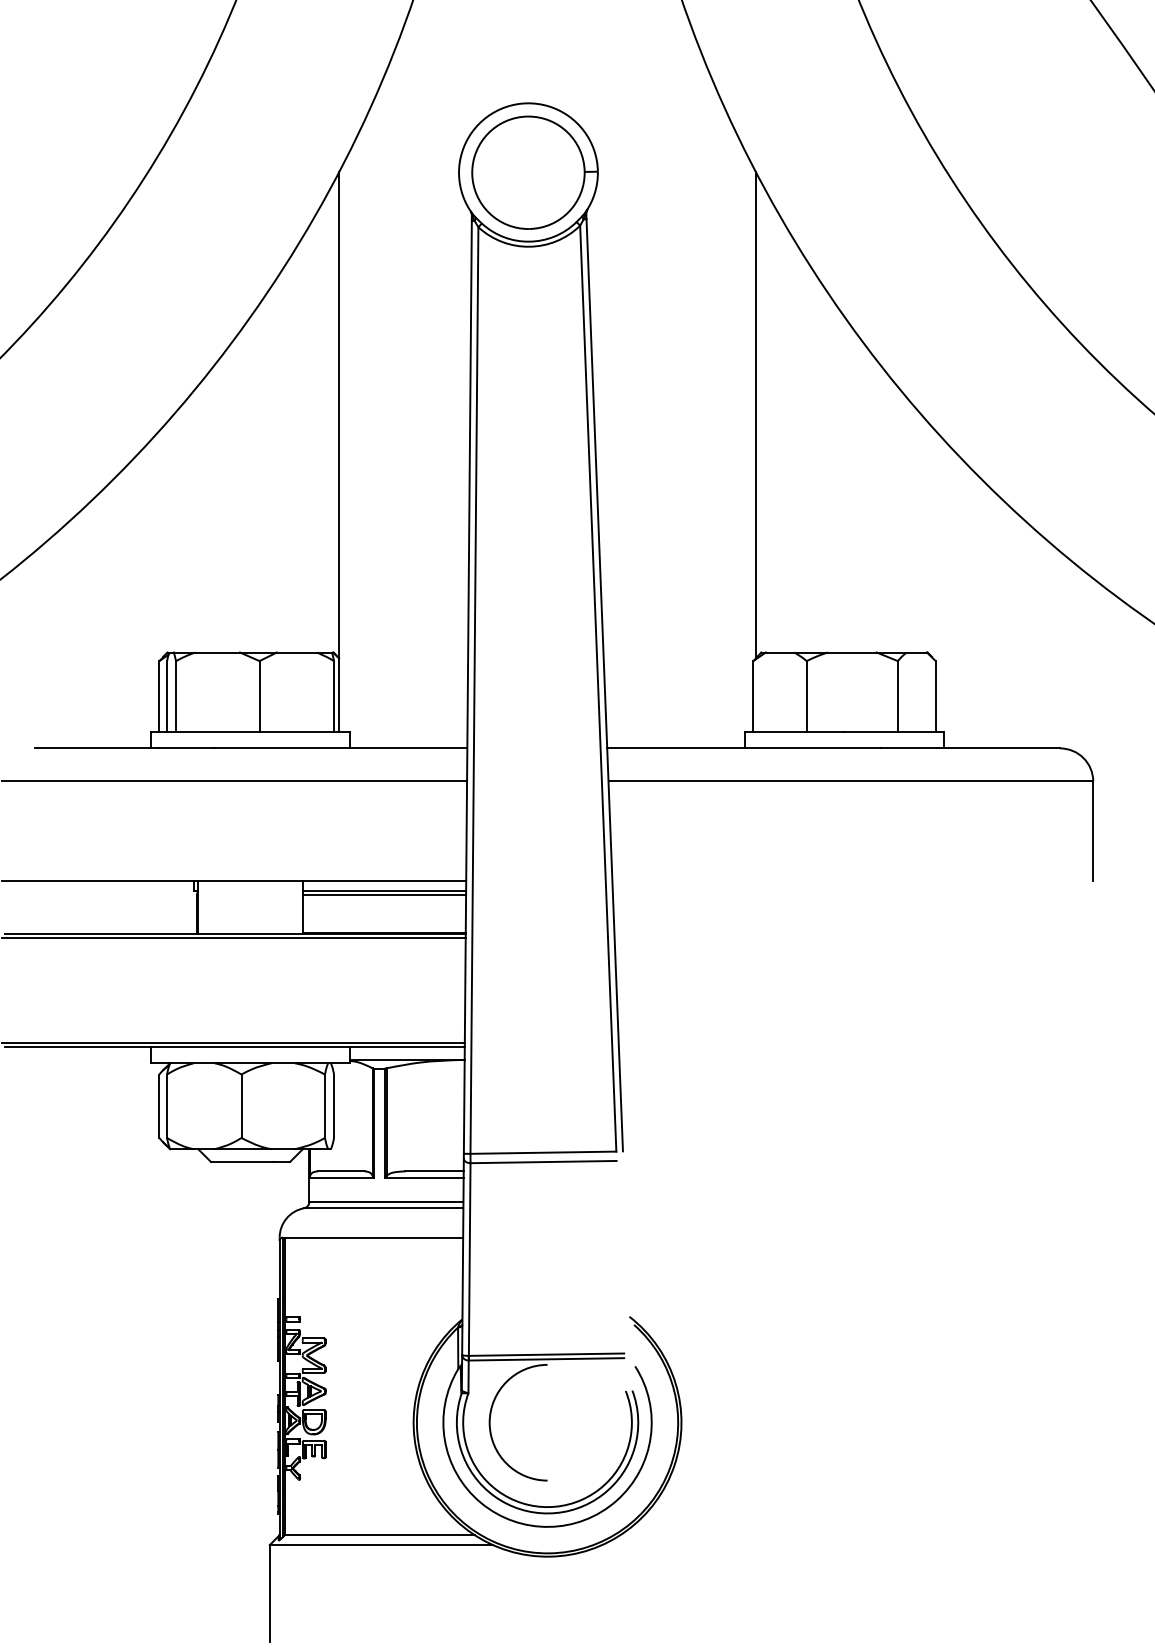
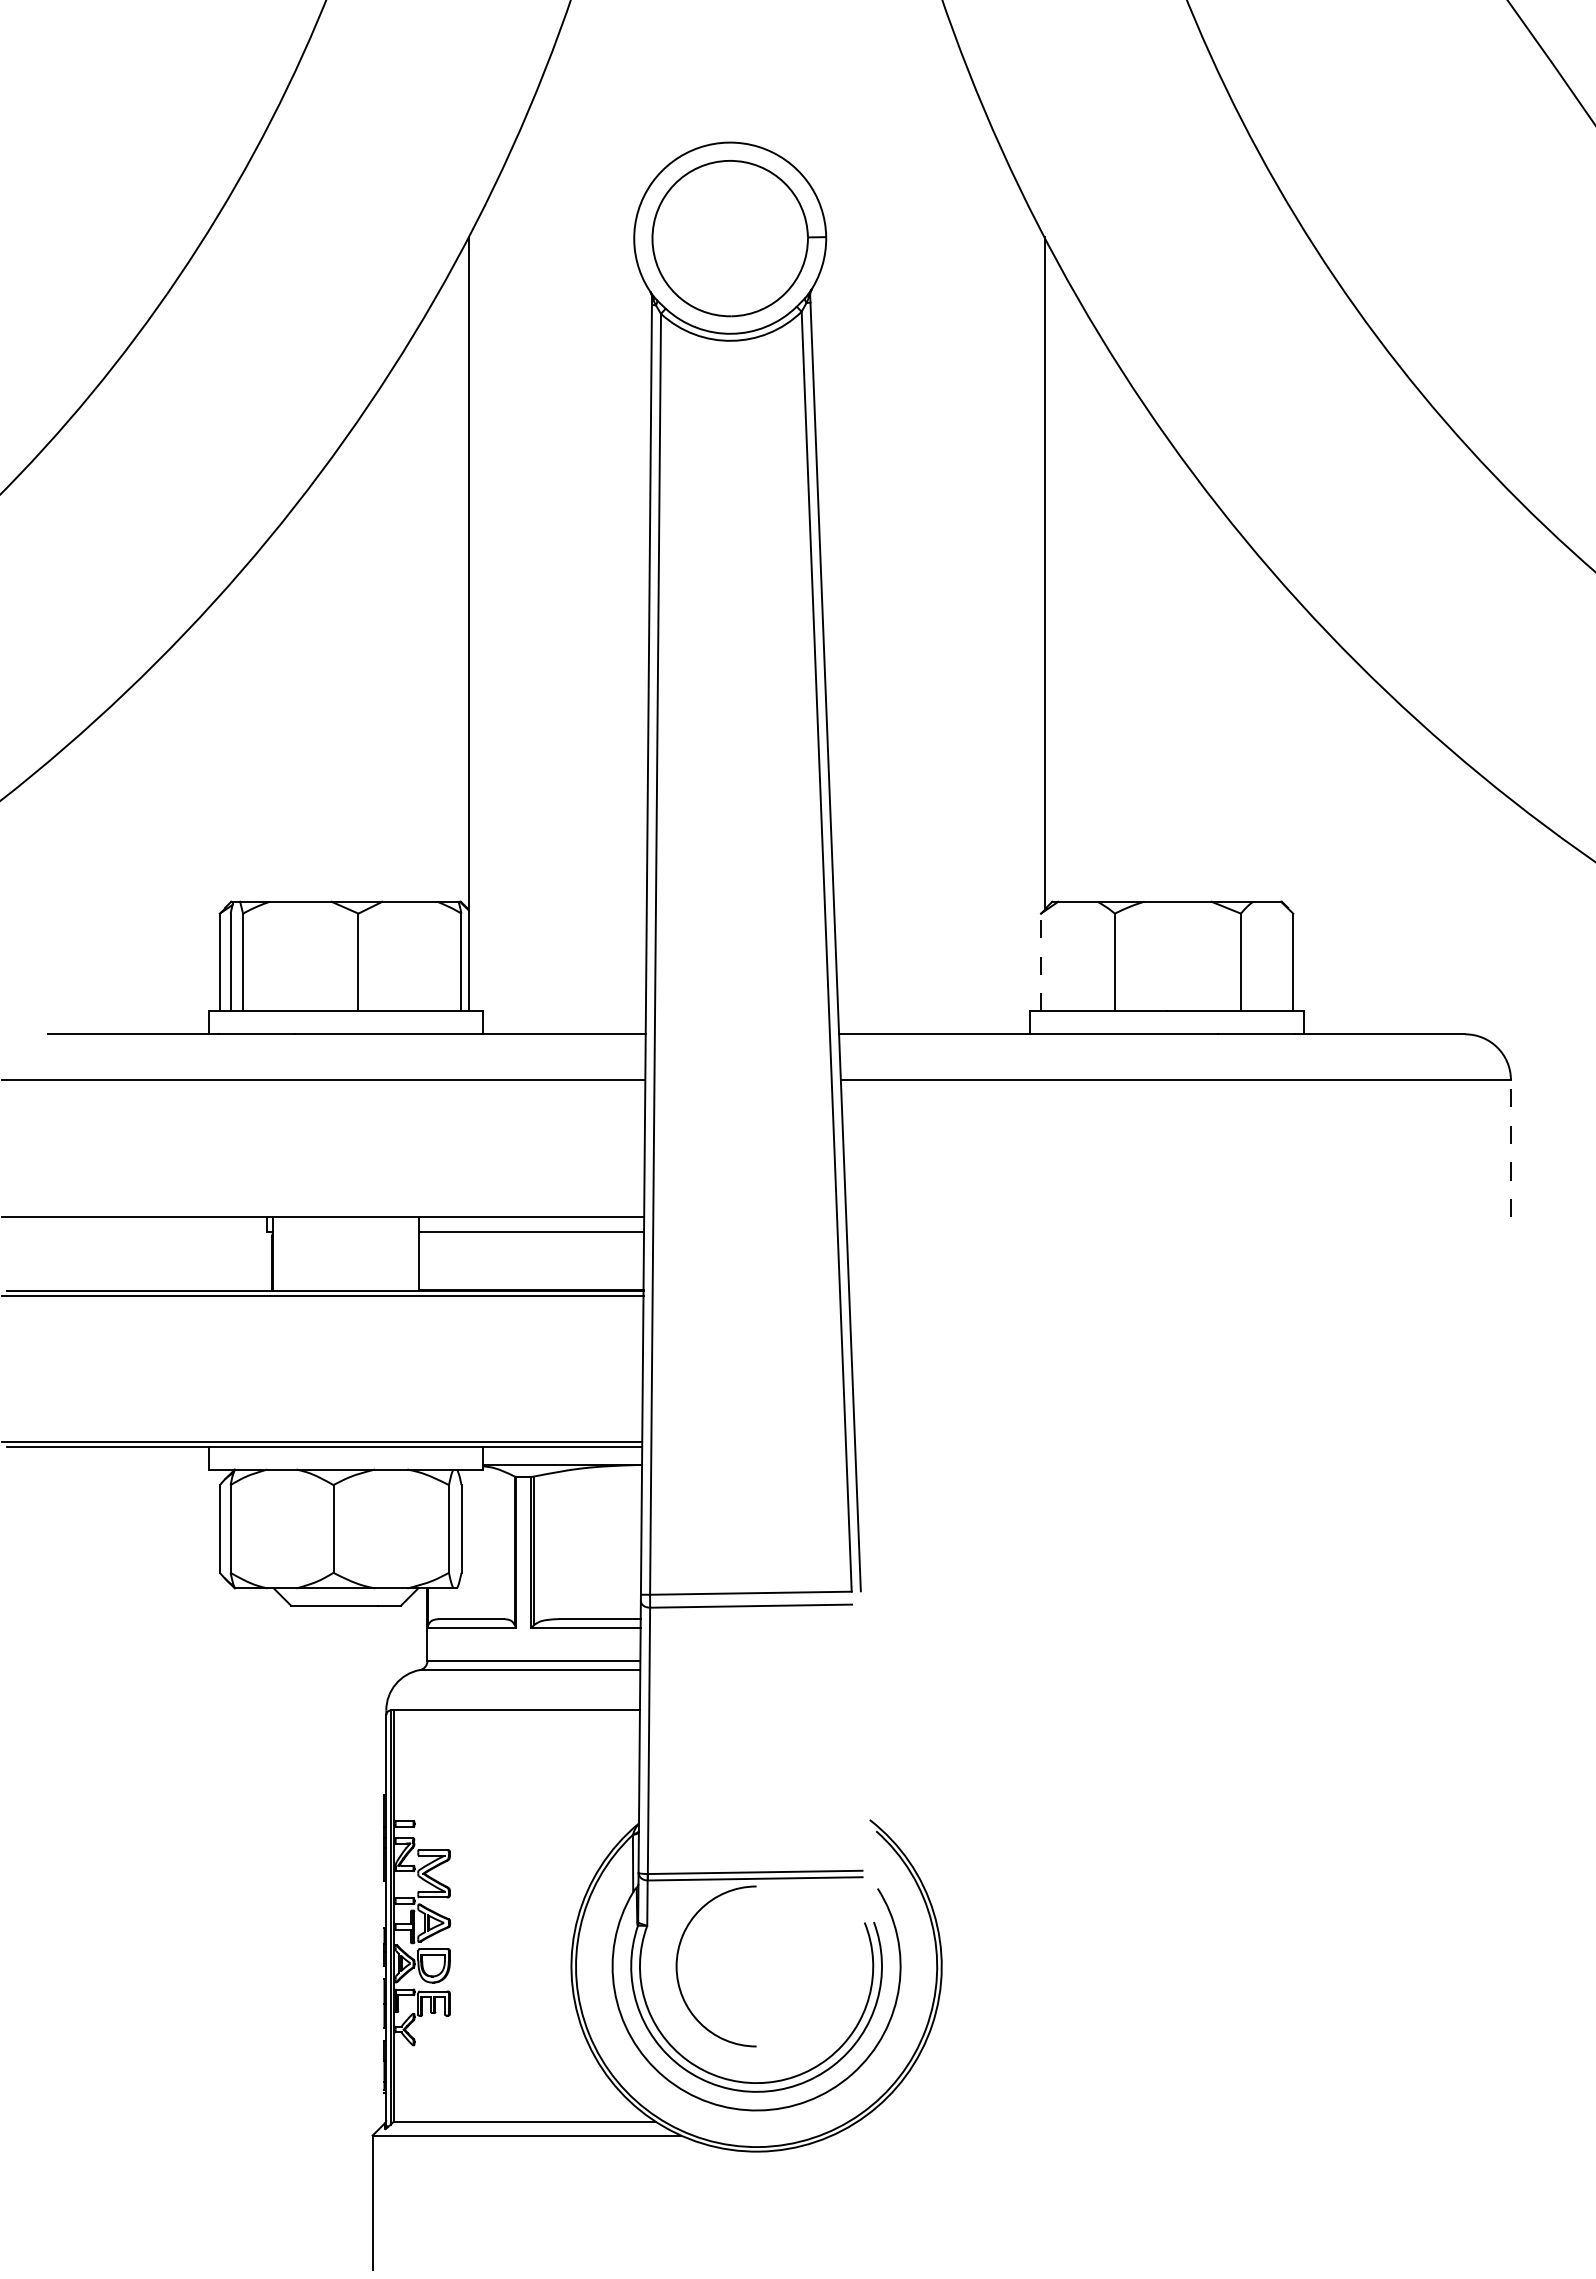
line: (753, 696) -> (1041, 962), solid -> dashed
line: (1092, 831) -> (1510, 1148), solid -> dashed
line: (384, 894) -> (531, 1236), removed

